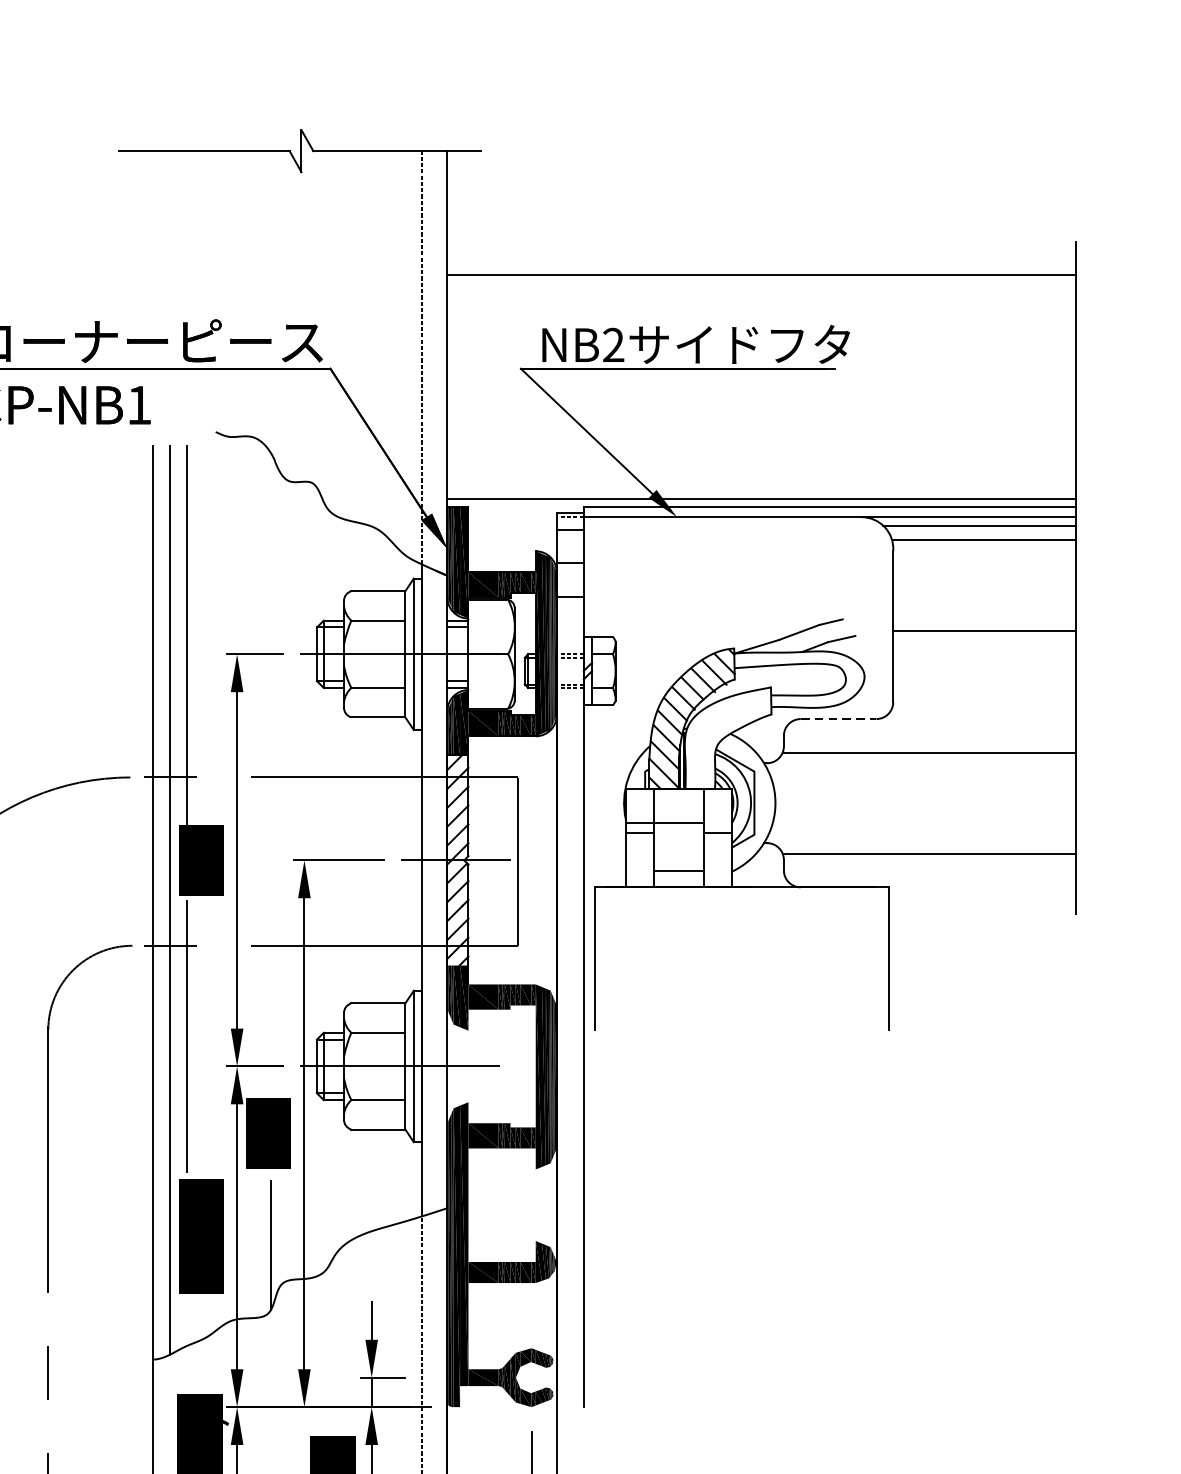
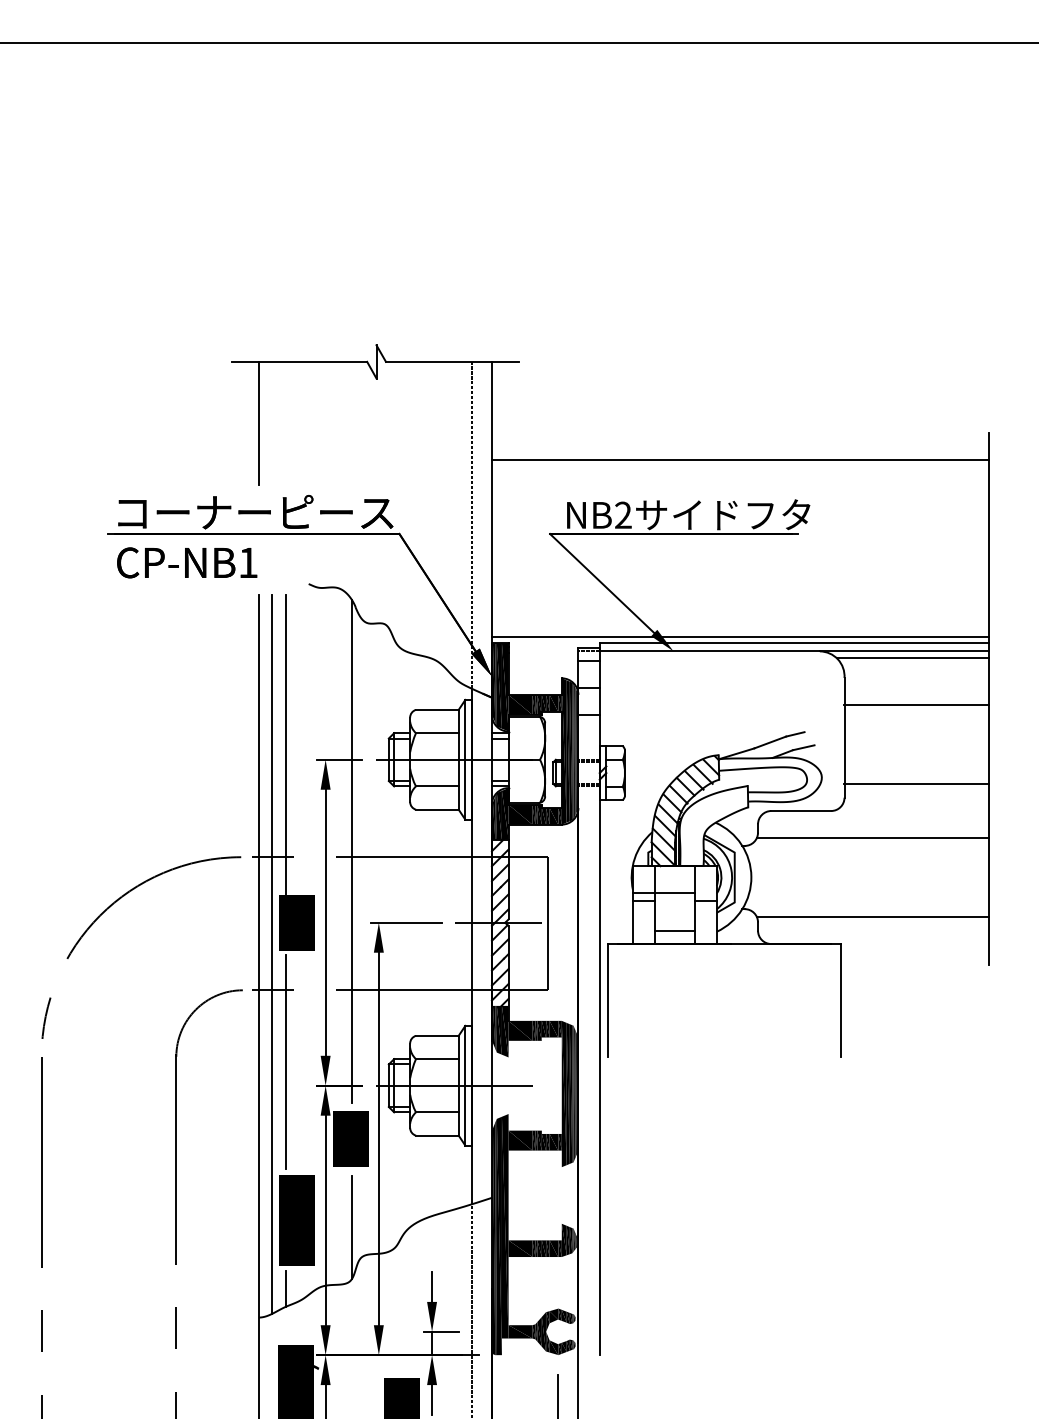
line: (153, 229) -> (259, 423), added
line: (984, 540) -> (916, 704), moved
line: (984, 631) -> (916, 784), moved
line: (838, 719) -> (801, 811), dashed -> solid
line: (271, 770) -> (352, 851), added
line: (186, 1322) -> (285, 1288), added

